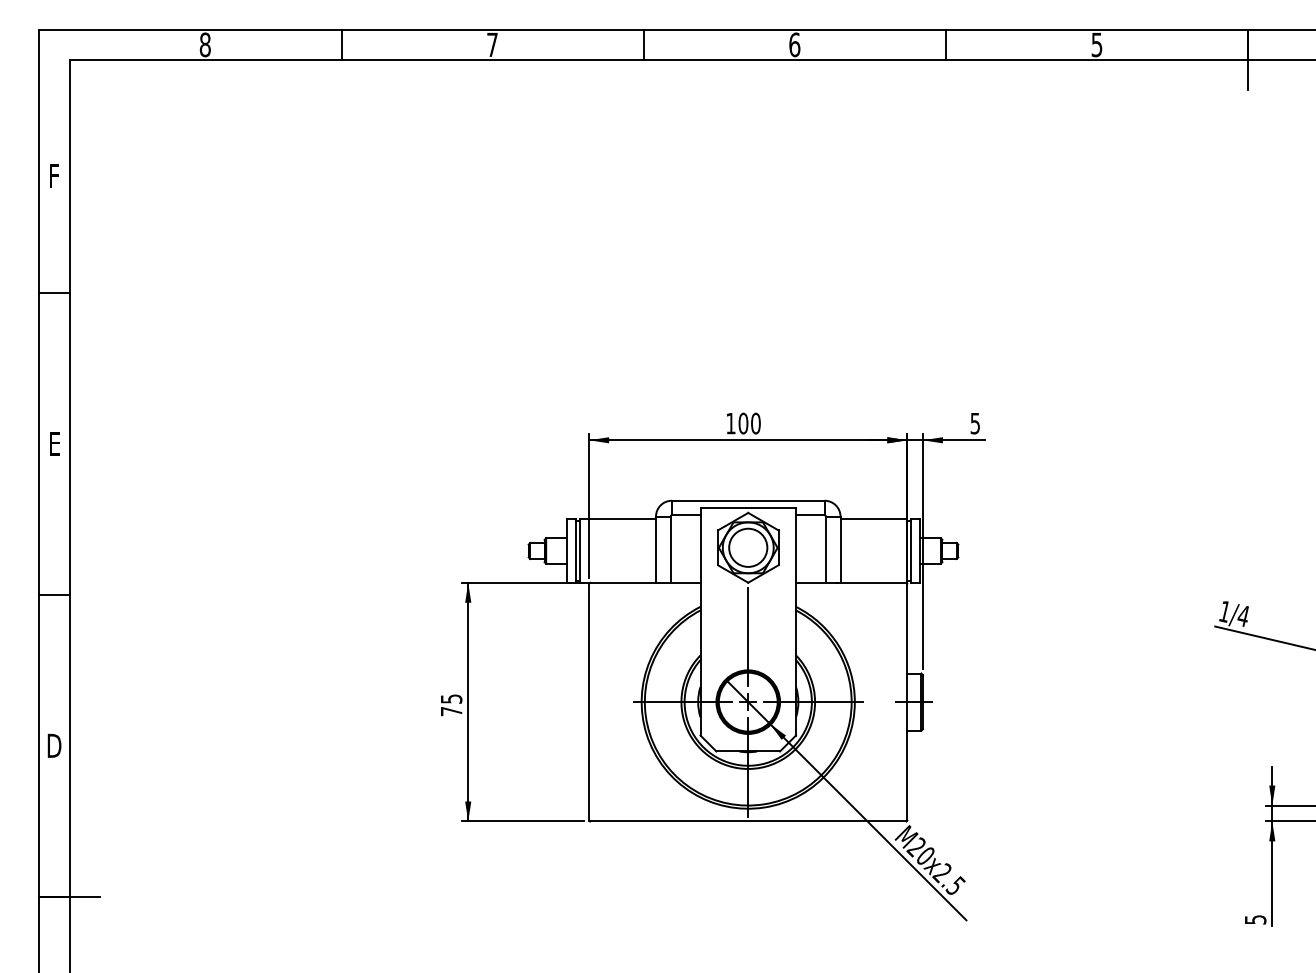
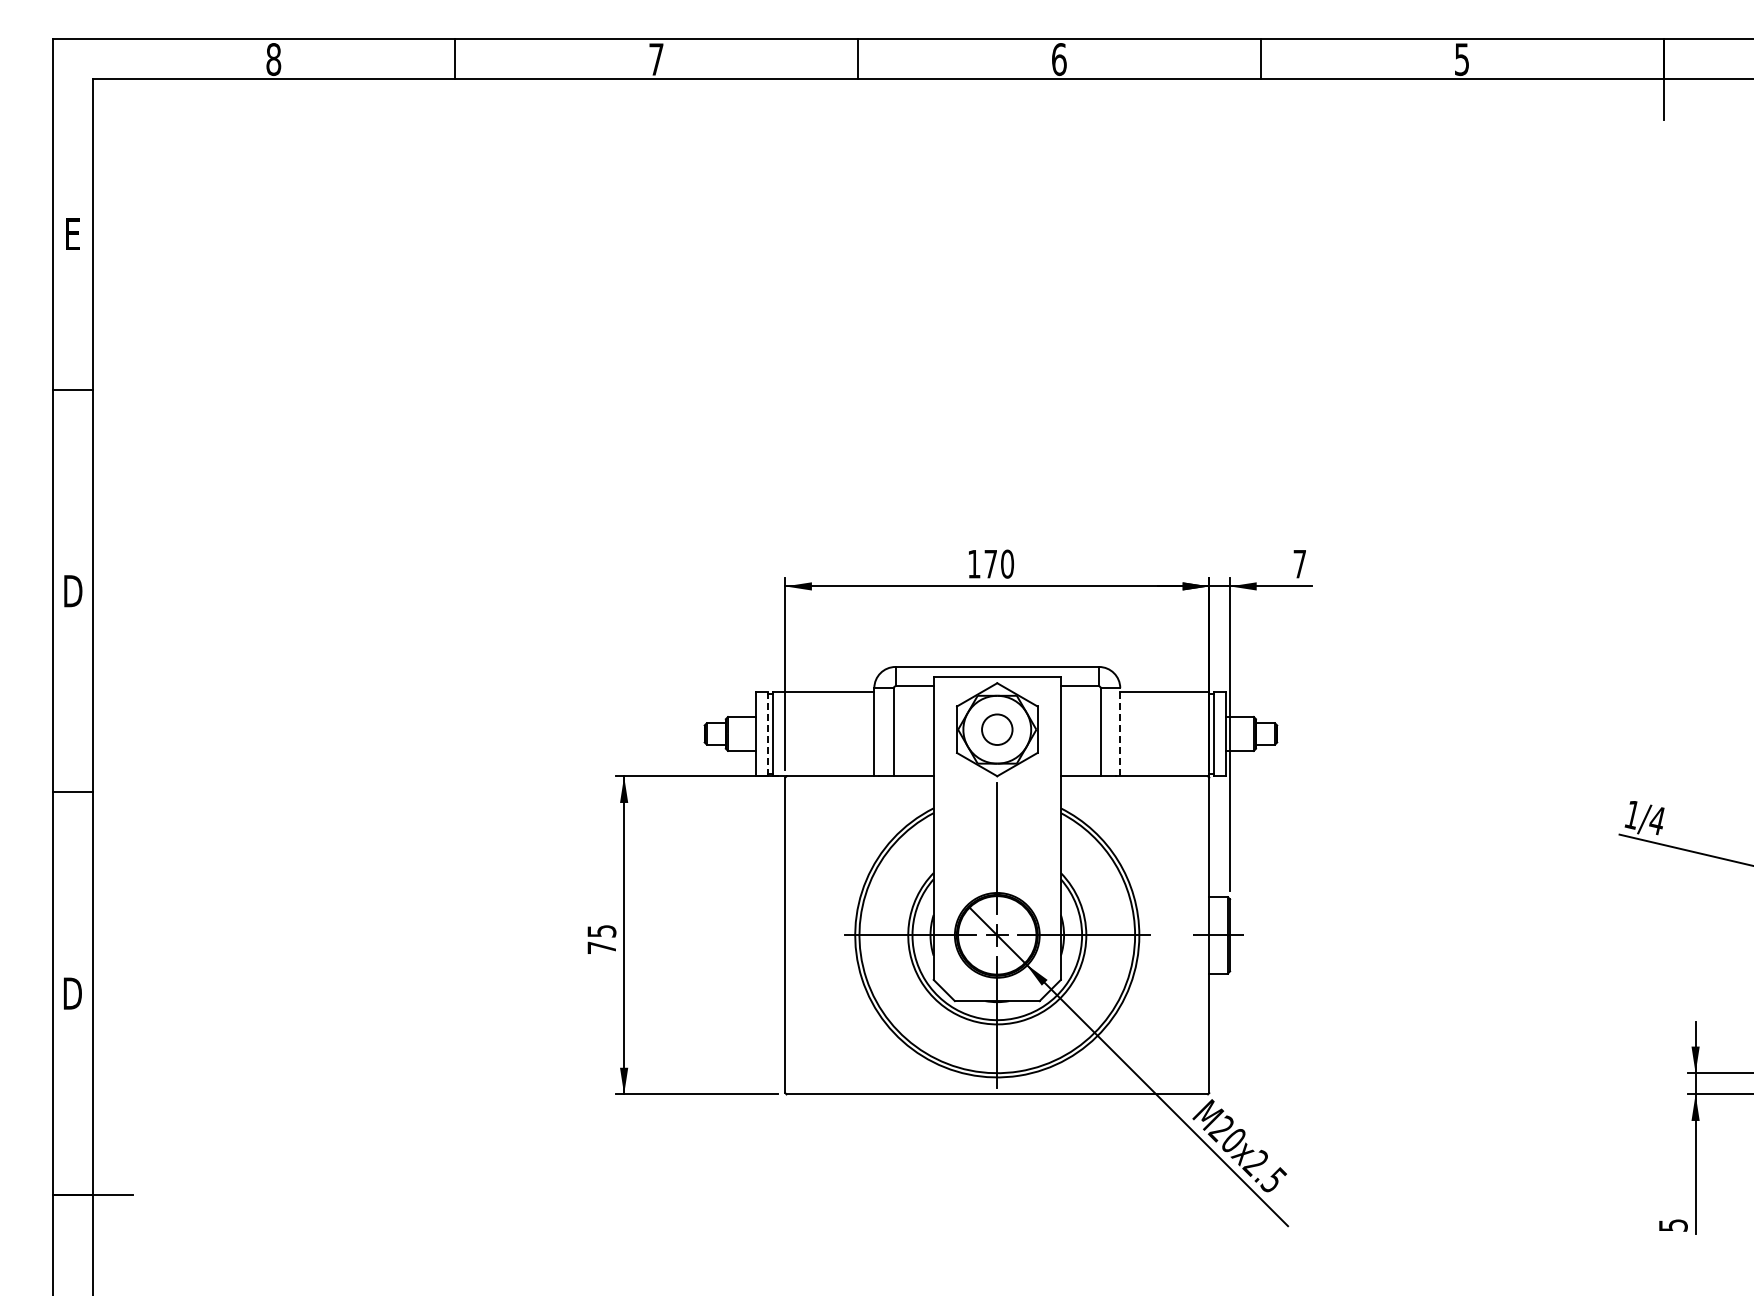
text: (54, 175) -> (72, 233), F -> E
text: (743, 423) -> (990, 563), 100 -> 170
text: (975, 423) -> (1299, 564), 5 -> 7
text: (55, 444) -> (73, 591), E -> D
circle: (747, 547) -> (996, 729), size x0.6
line: (840, 549) -> (1120, 731), solid -> dashed
line: (576, 550) -> (768, 733), solid -> dashed

